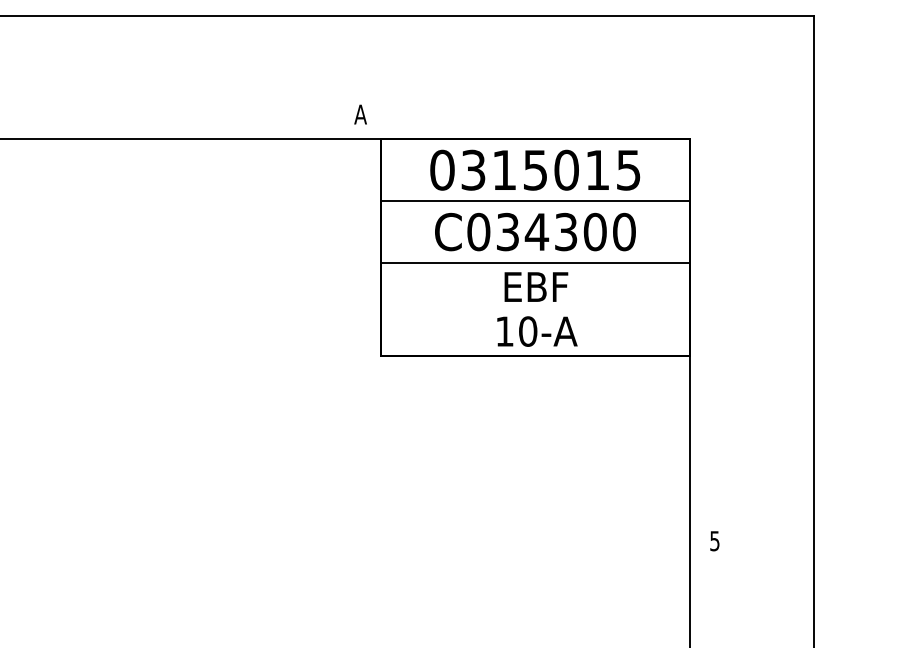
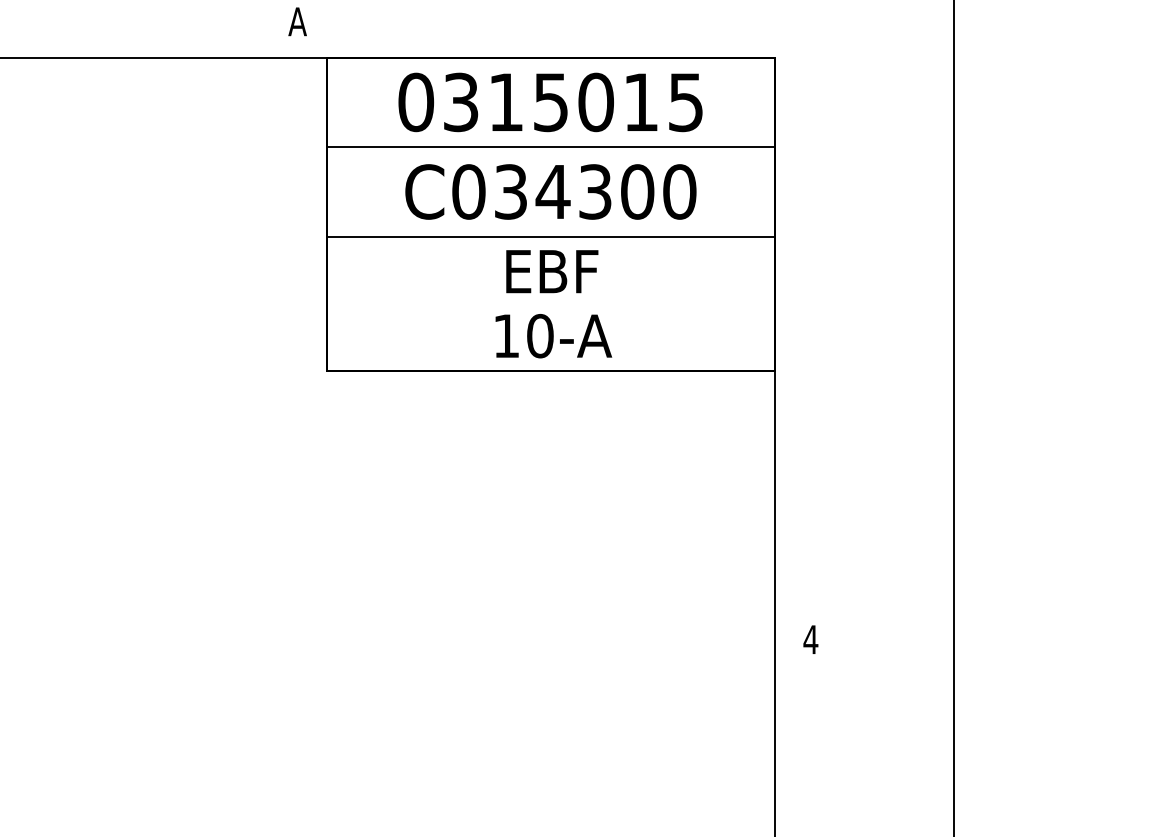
text: (714, 541) -> (810, 640), 5 -> 4

